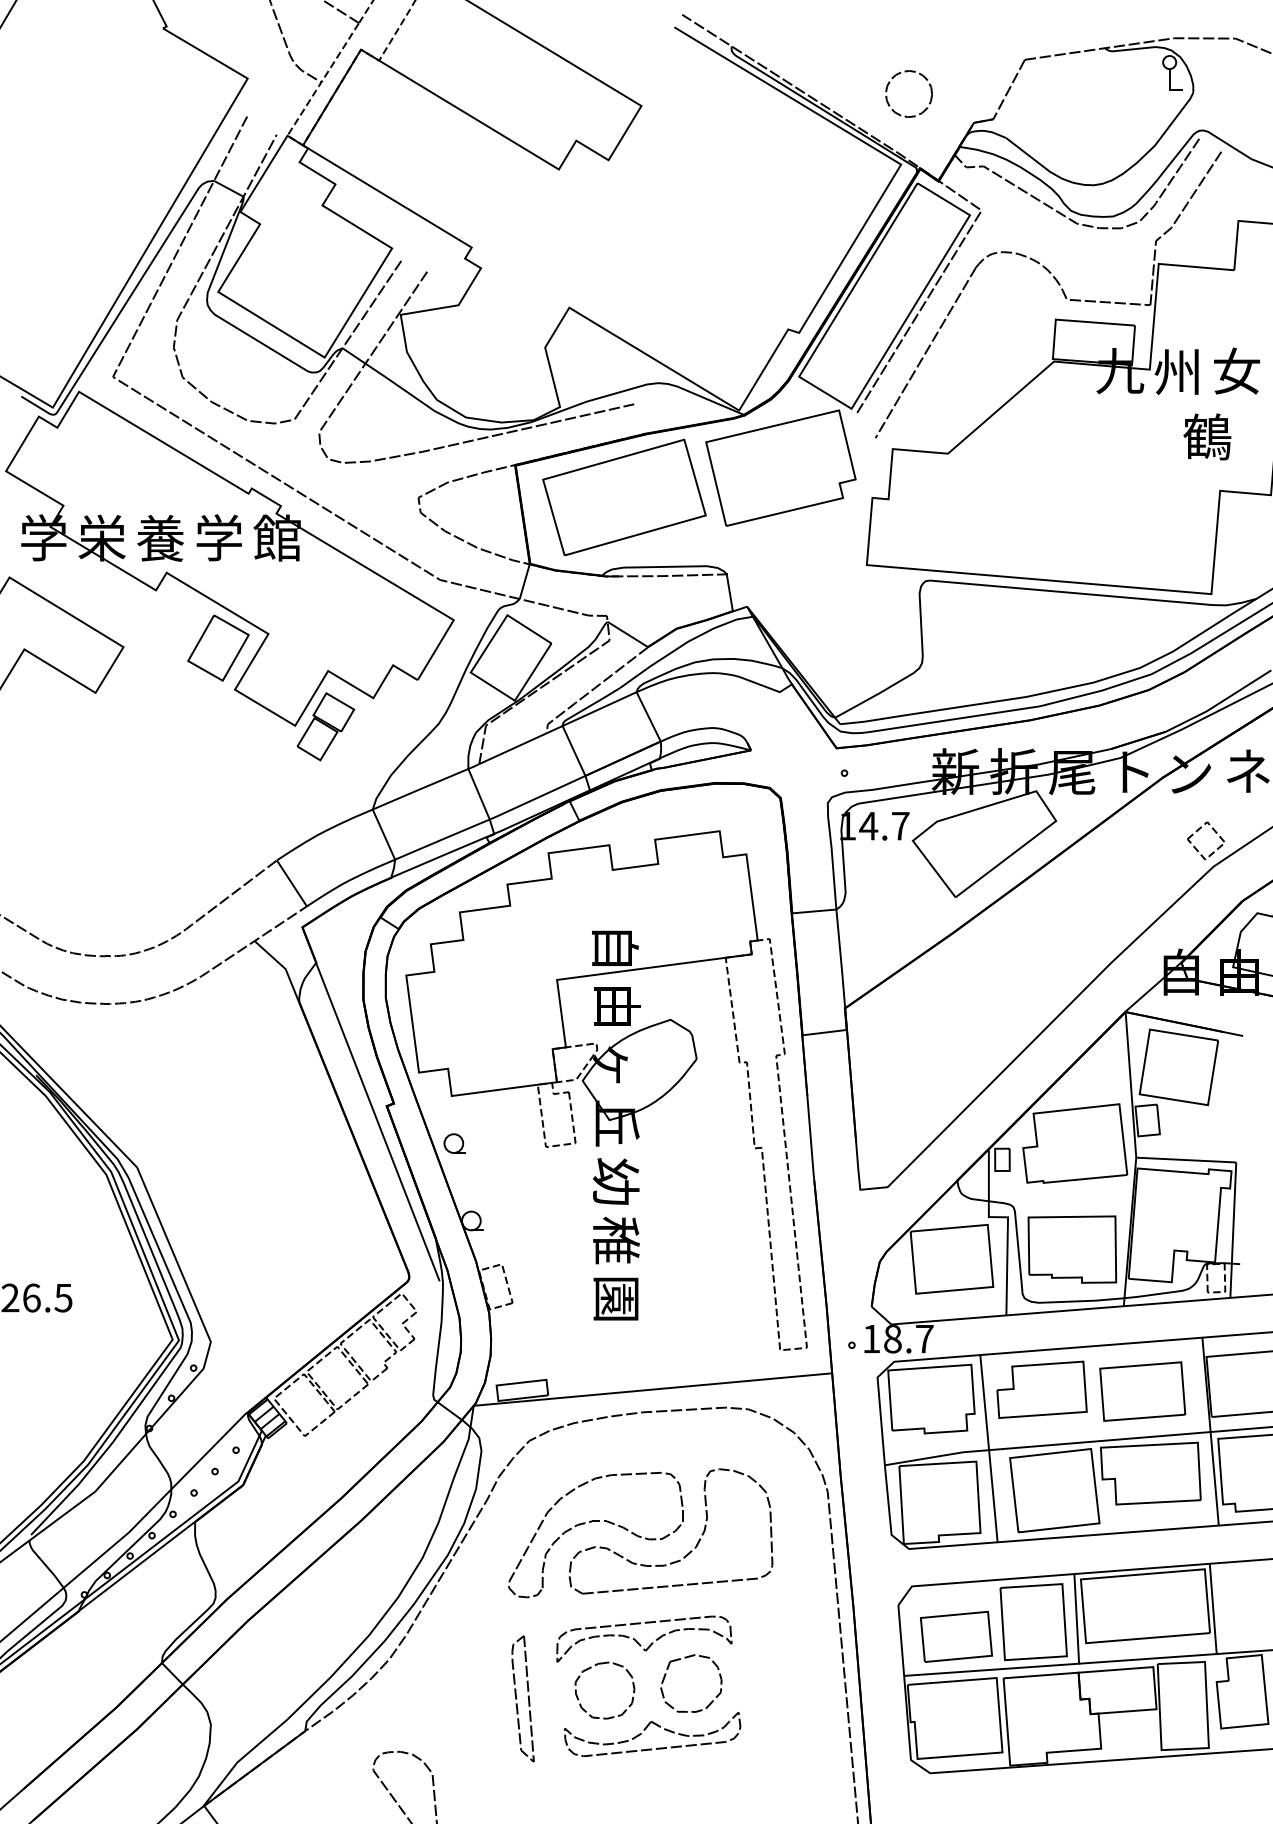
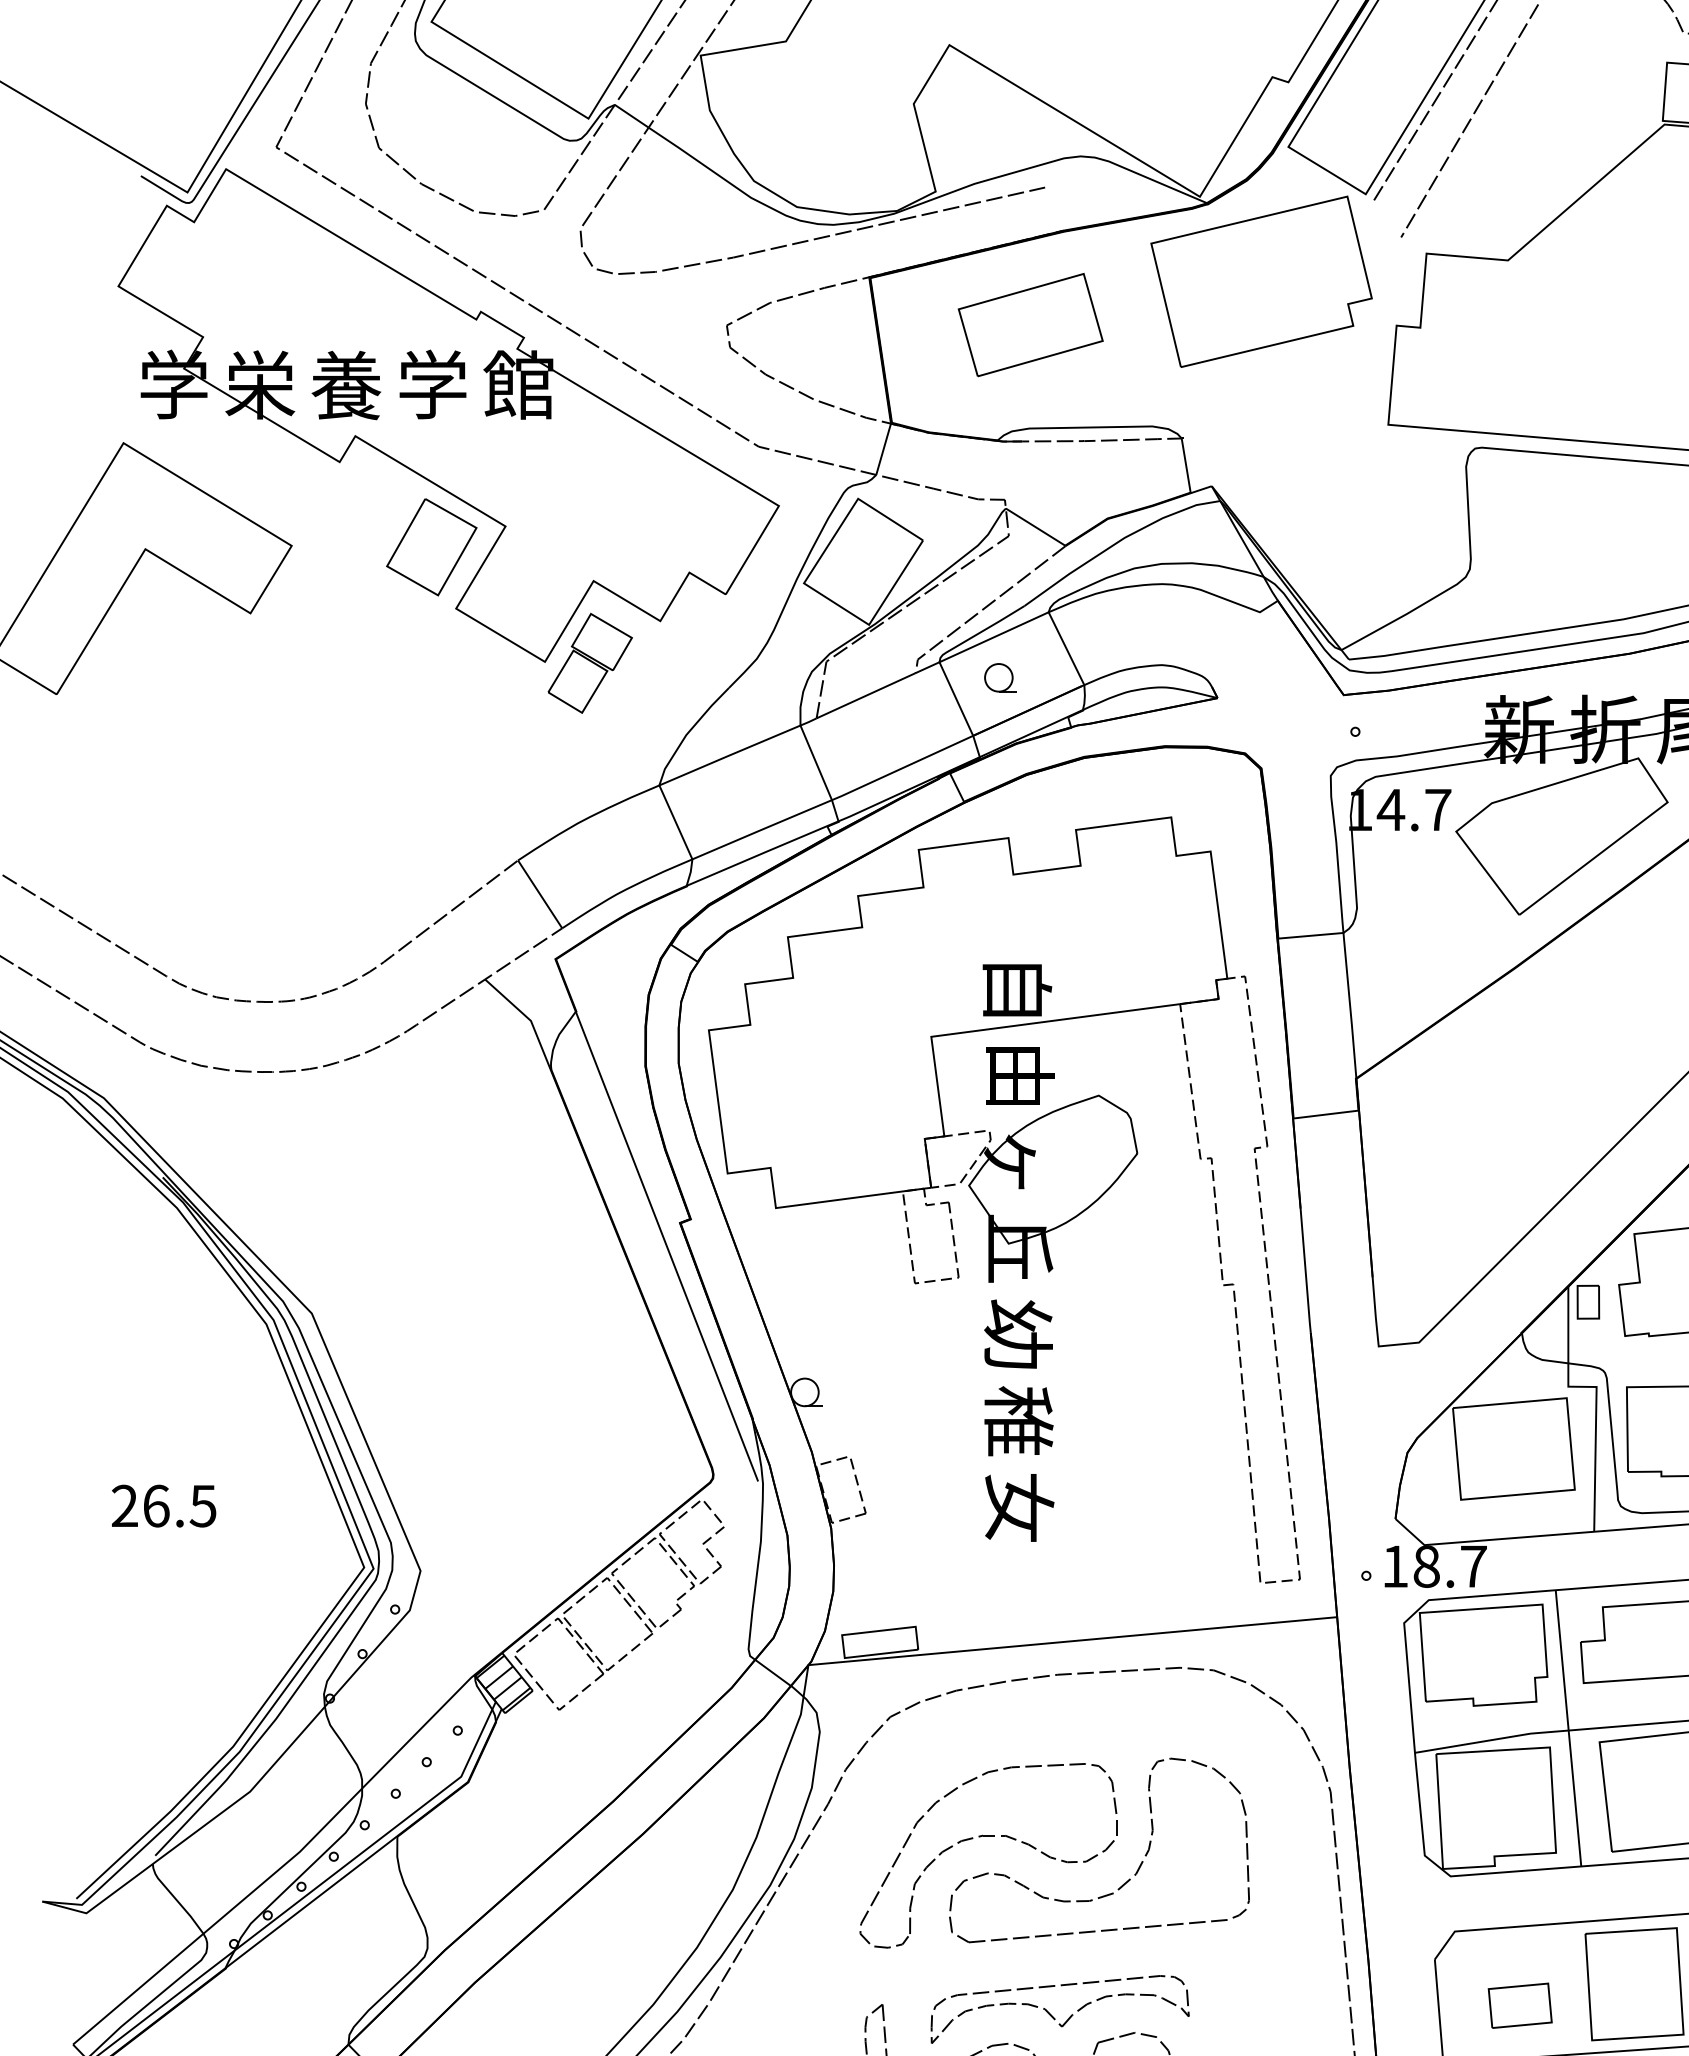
part: (624, 497) -> (1030, 325), size x0.6
part: (454, 1143) -> (999, 677), moved
text: (616, 1299) -> (1018, 1508), 園 -> 女
part: (955, 1636) -> (1519, 2005), size x0.6

